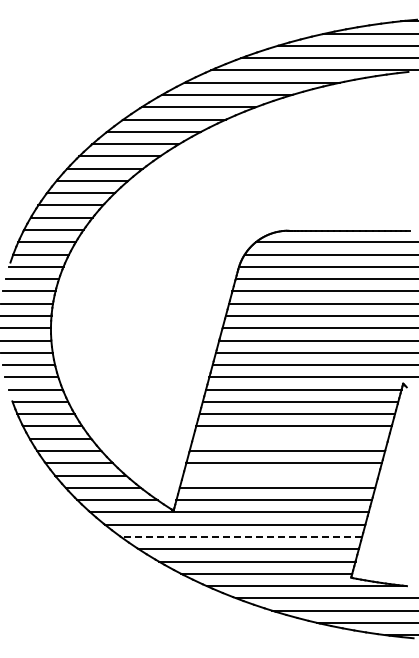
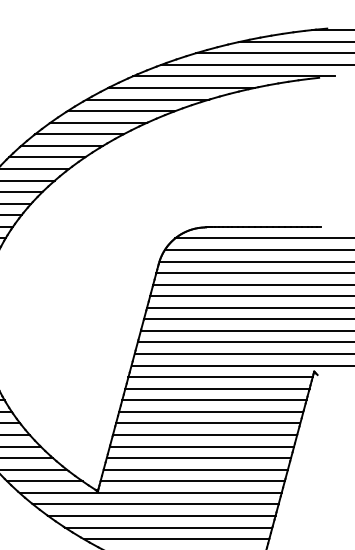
line: (290, 438) -> (208, 423), added
line: (280, 475) -> (198, 458), added
line: (241, 536) -> (161, 515), dashed -> solid

